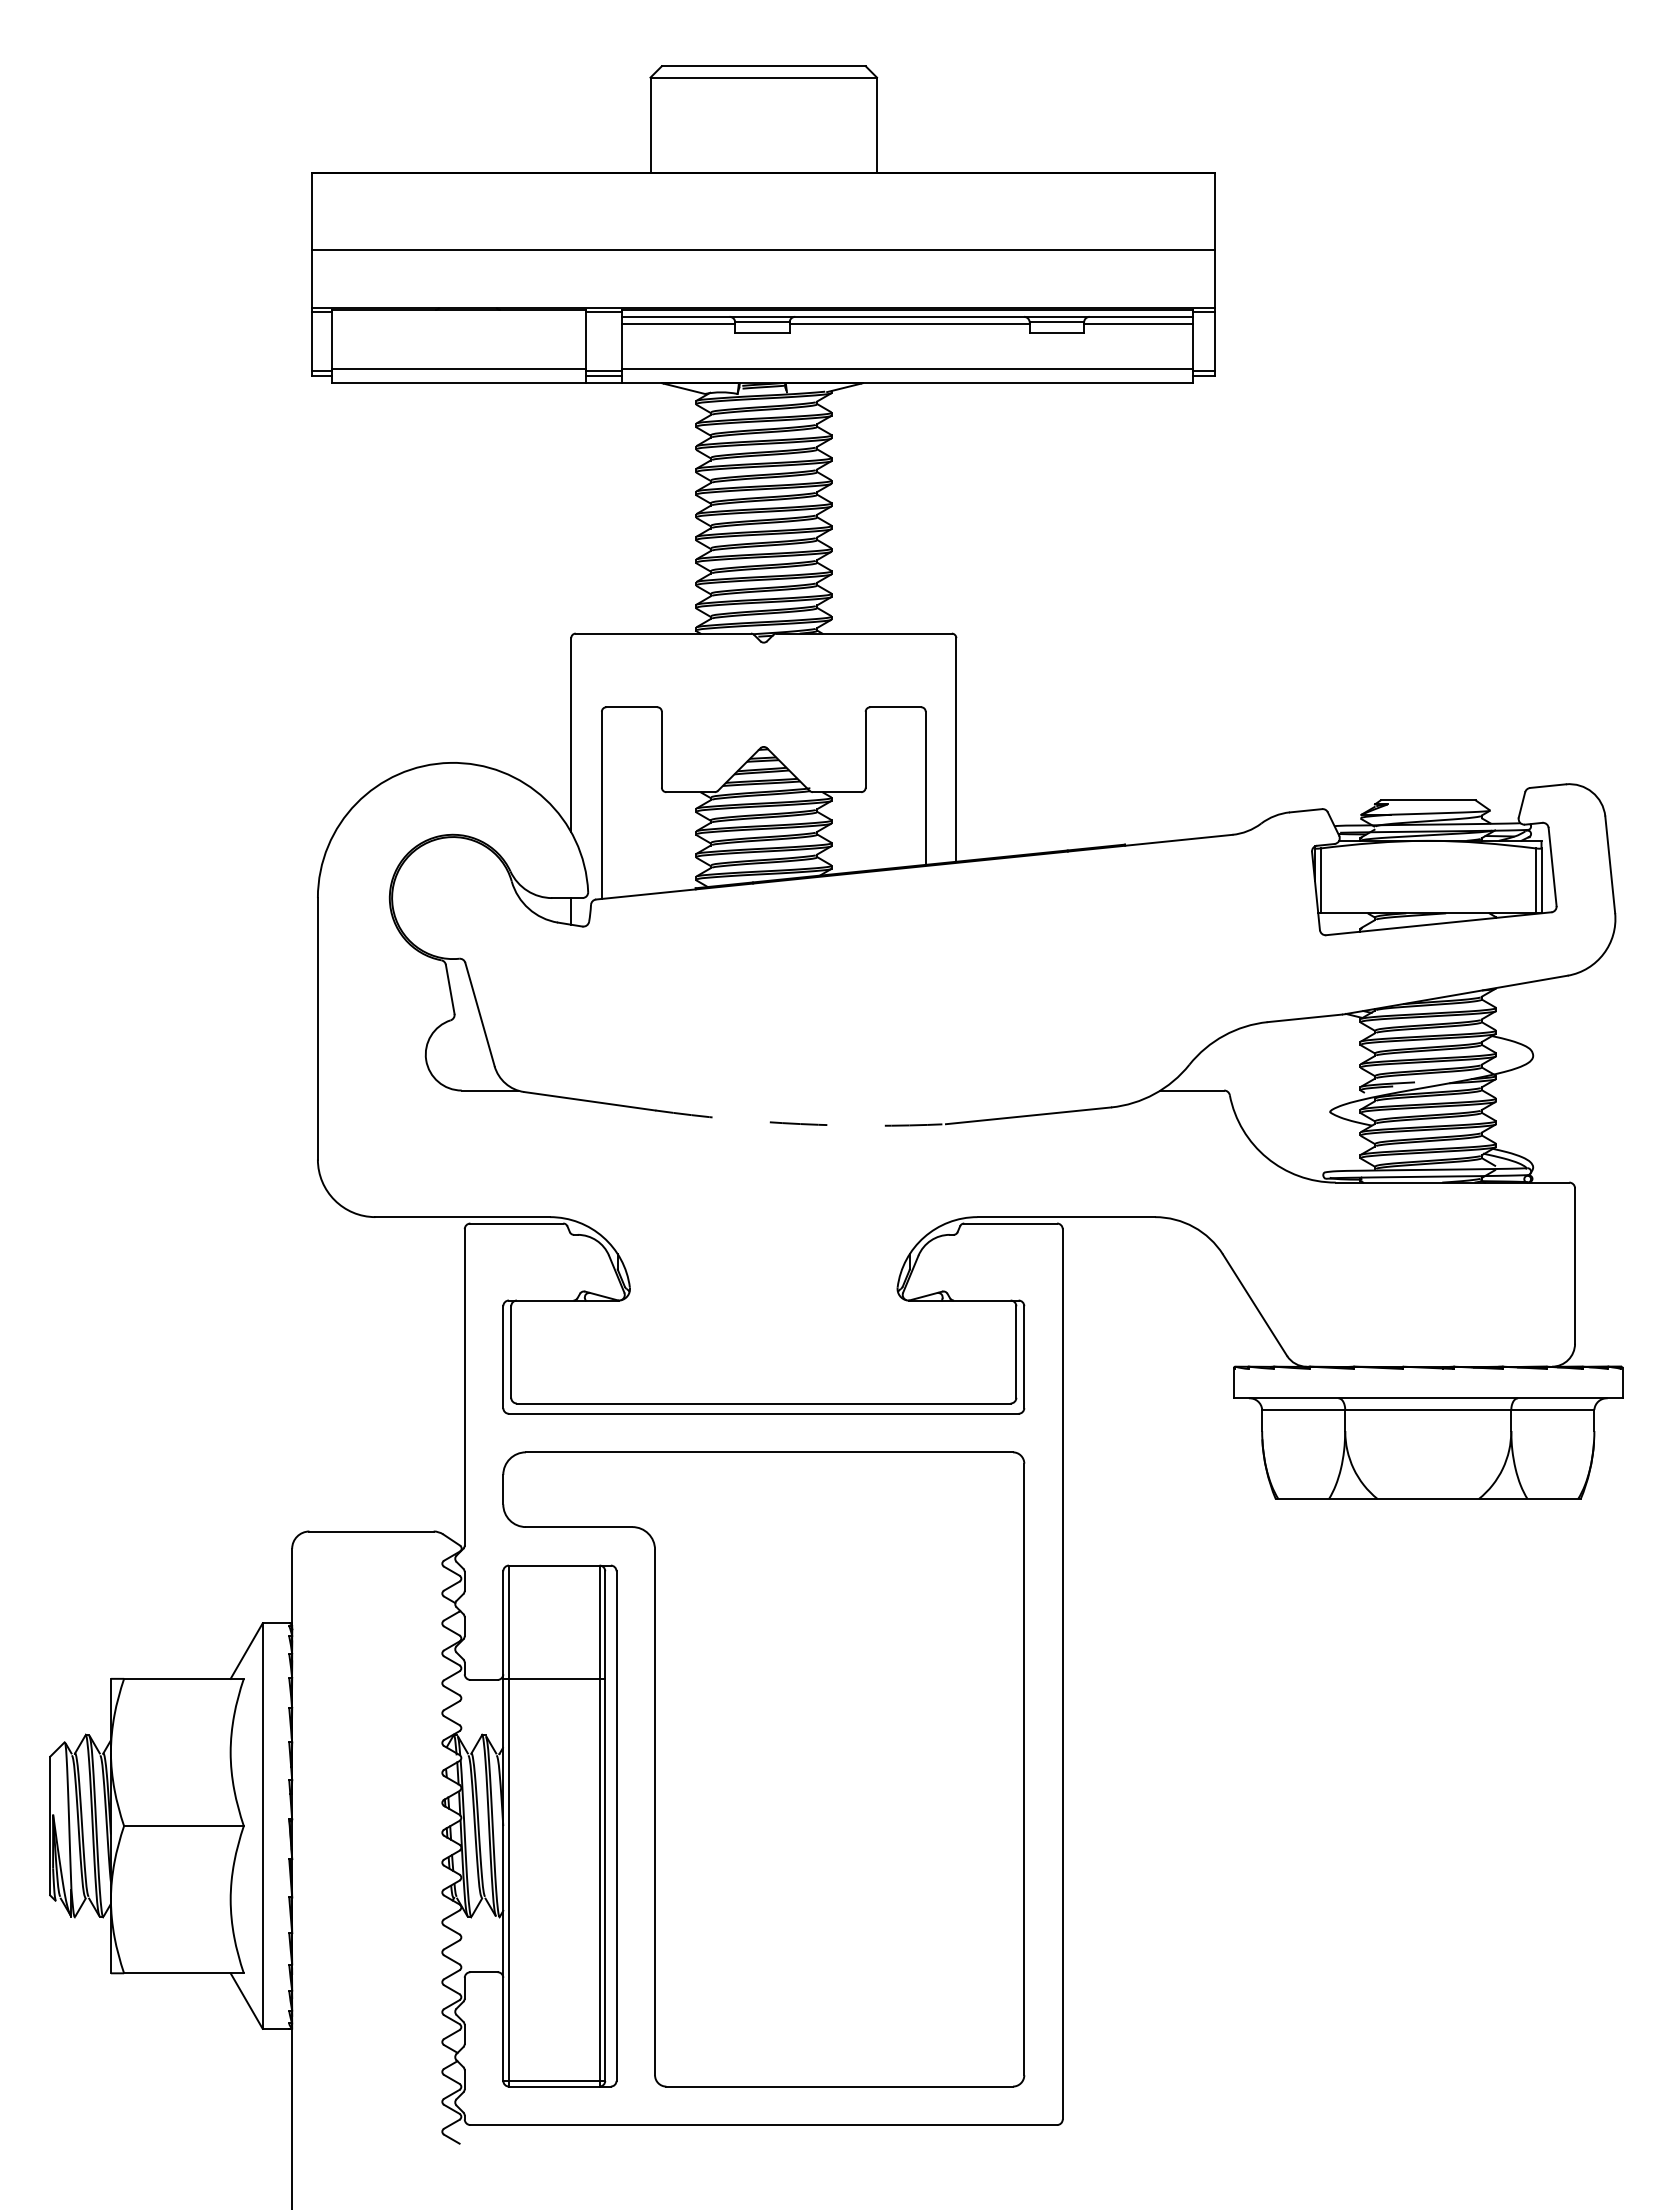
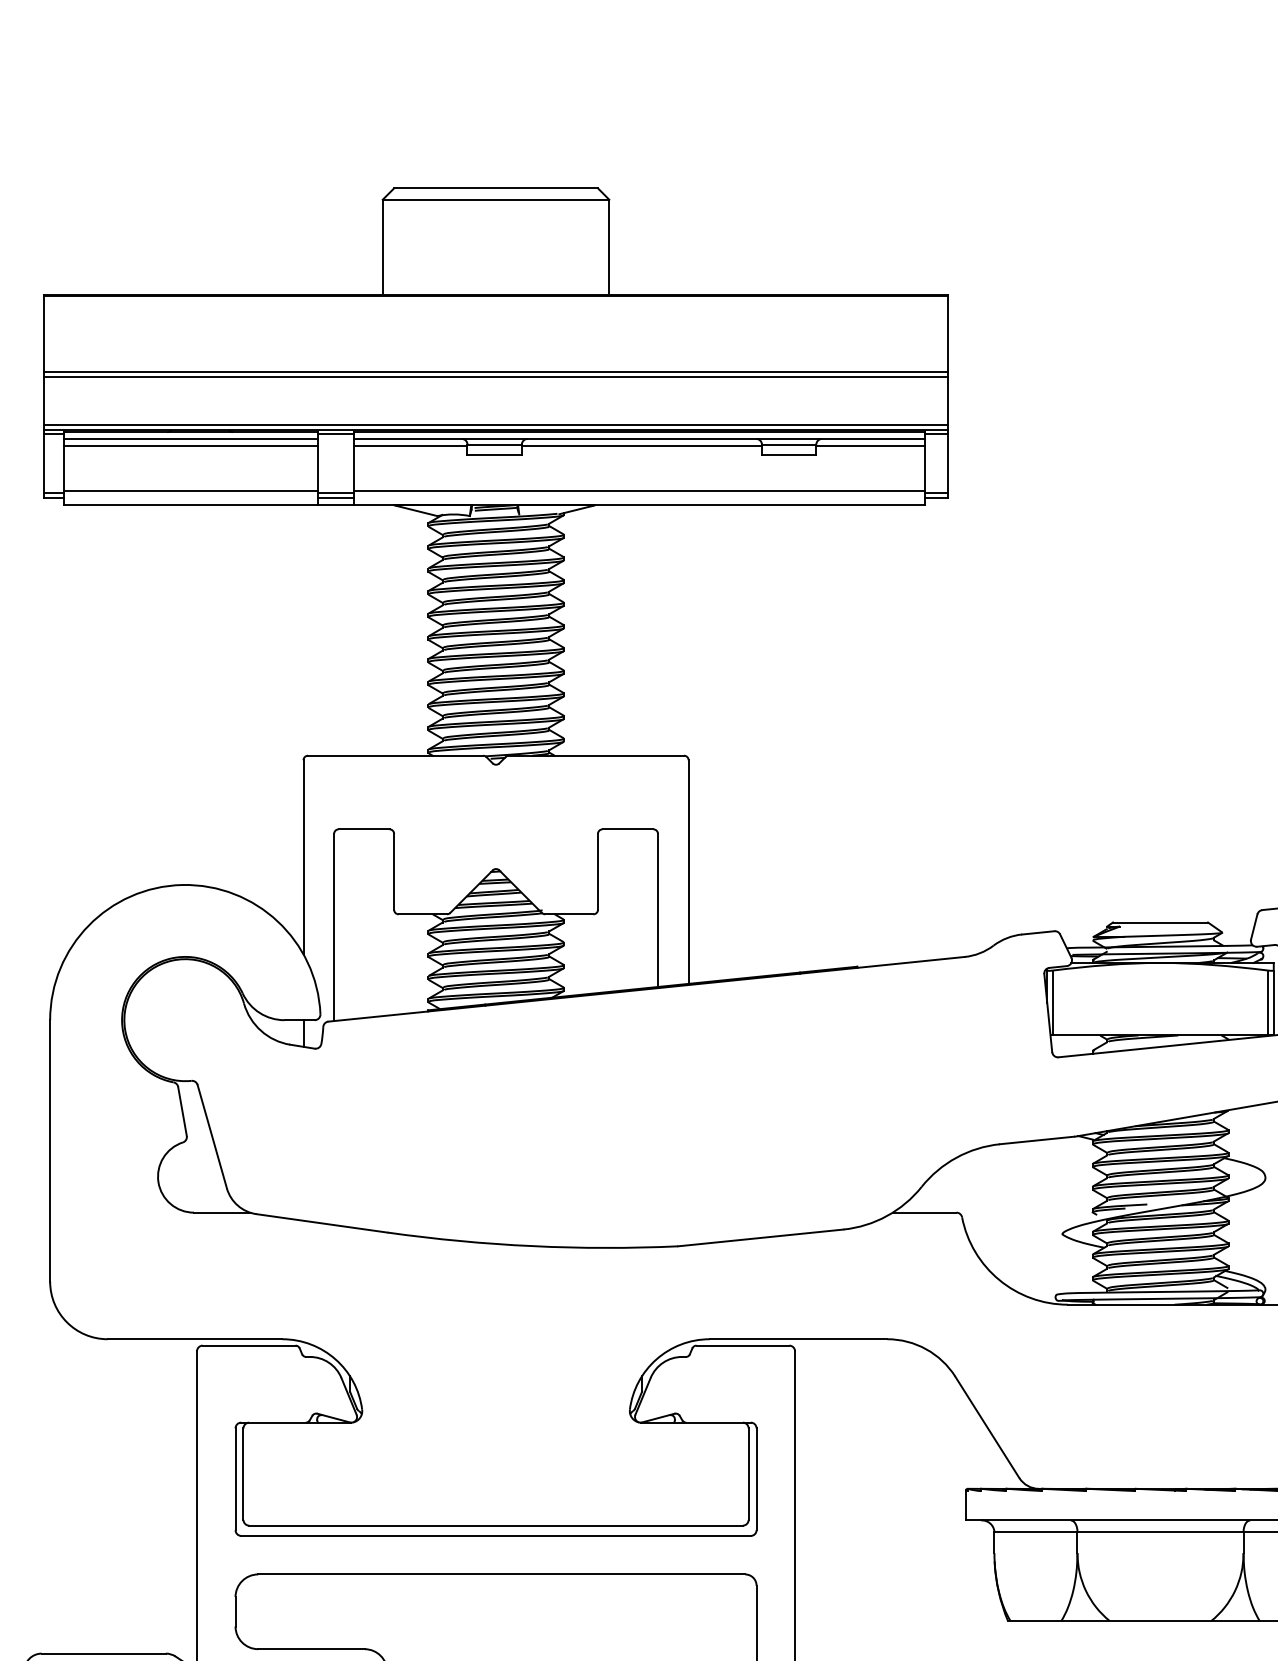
line: (763, 254) -> (495, 376), added
line: (763, 303) -> (495, 425), added
line: (458, 316) -> (190, 438), added
line: (458, 323) -> (190, 445), added
arc: (800, 1124) -> (532, 1246), dashed -> solid

